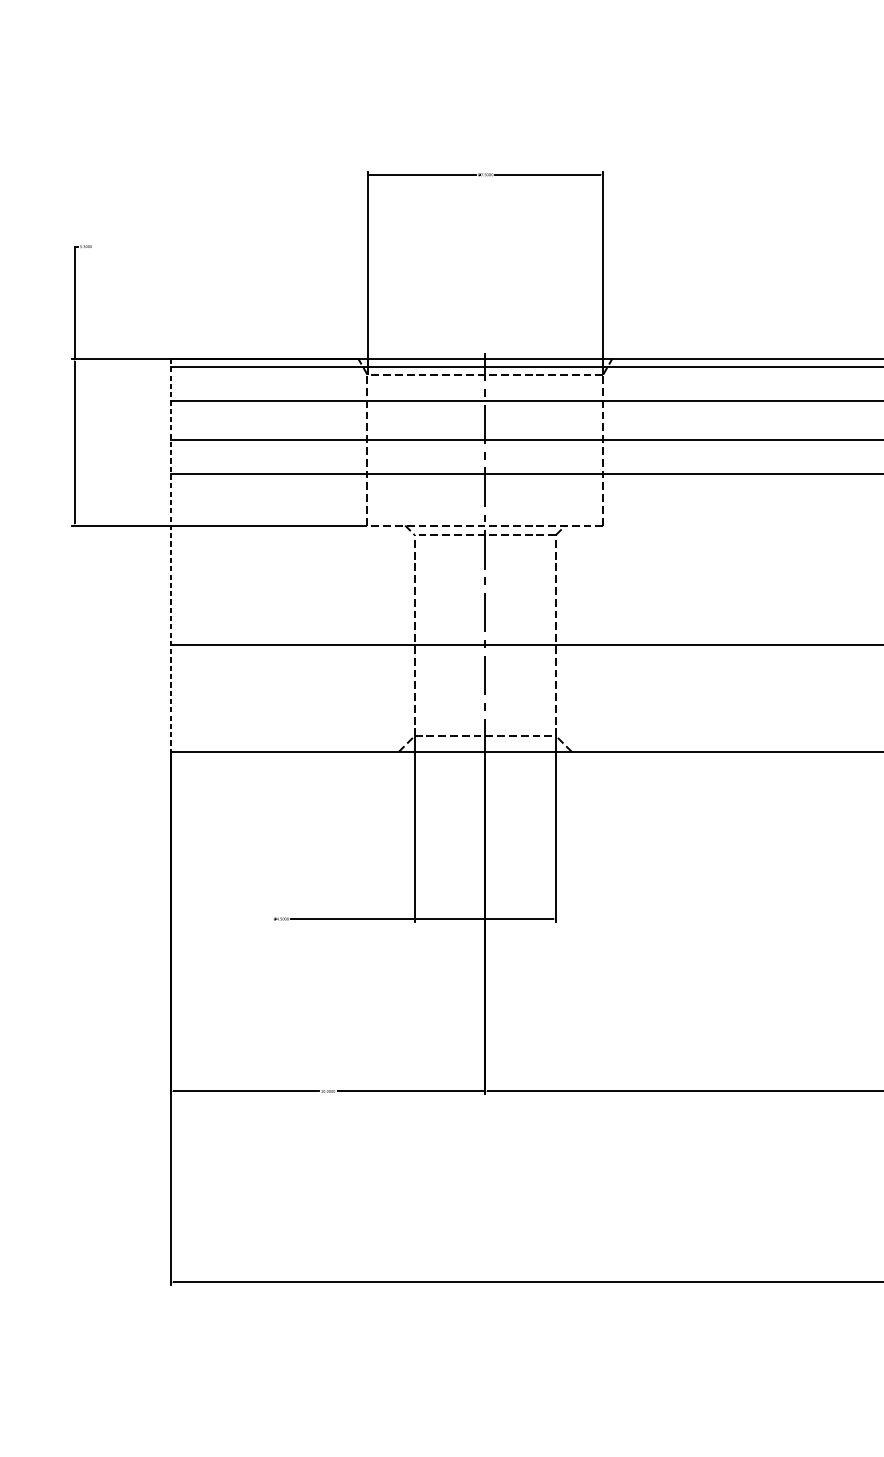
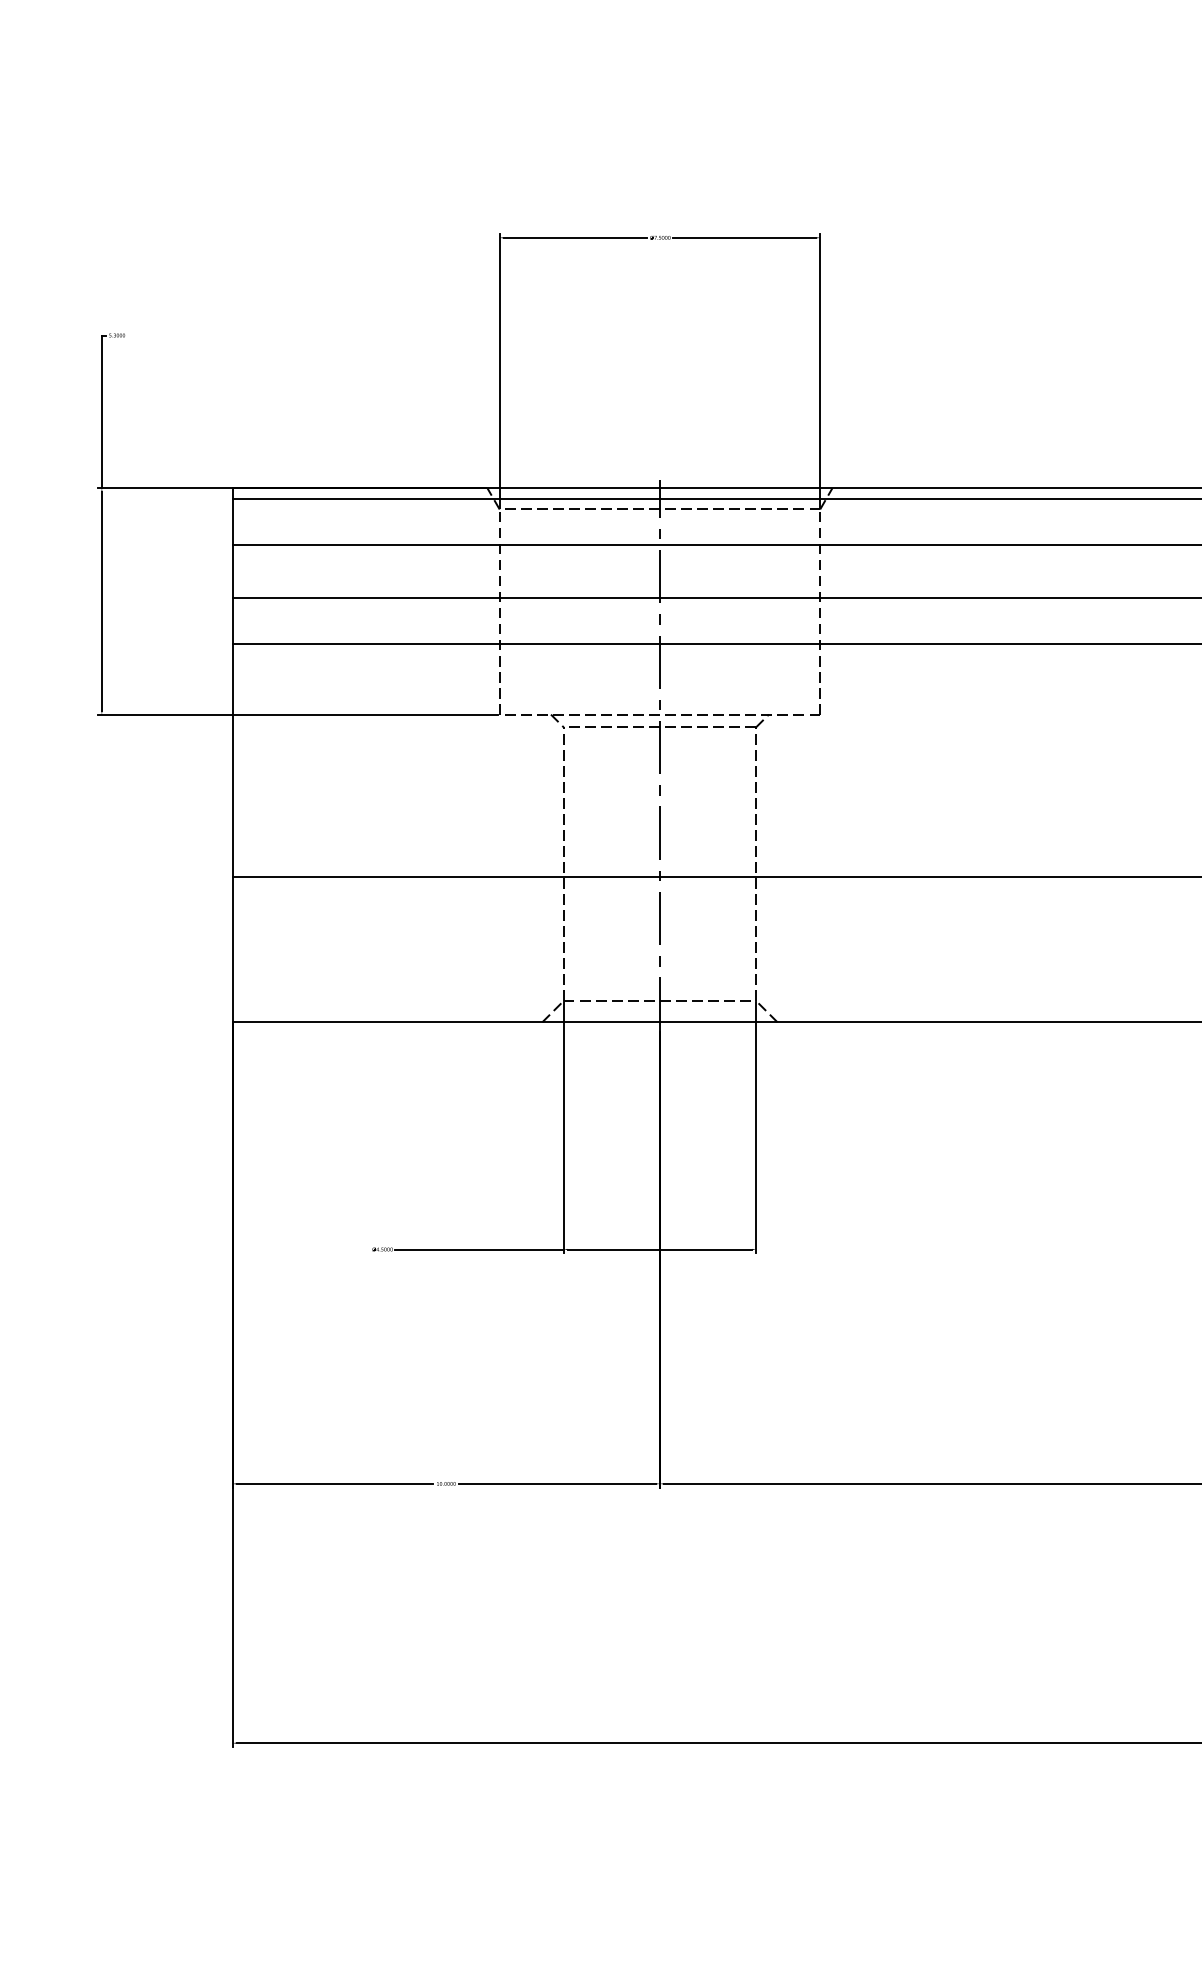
line: (170, 555) -> (232, 755), dashed -> solid

